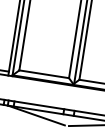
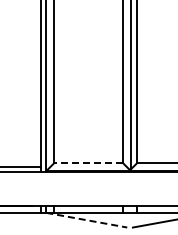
line: (44, 74) -> (88, 163), solid -> dashed
line: (36, 115) -> (87, 220), solid -> dashed

